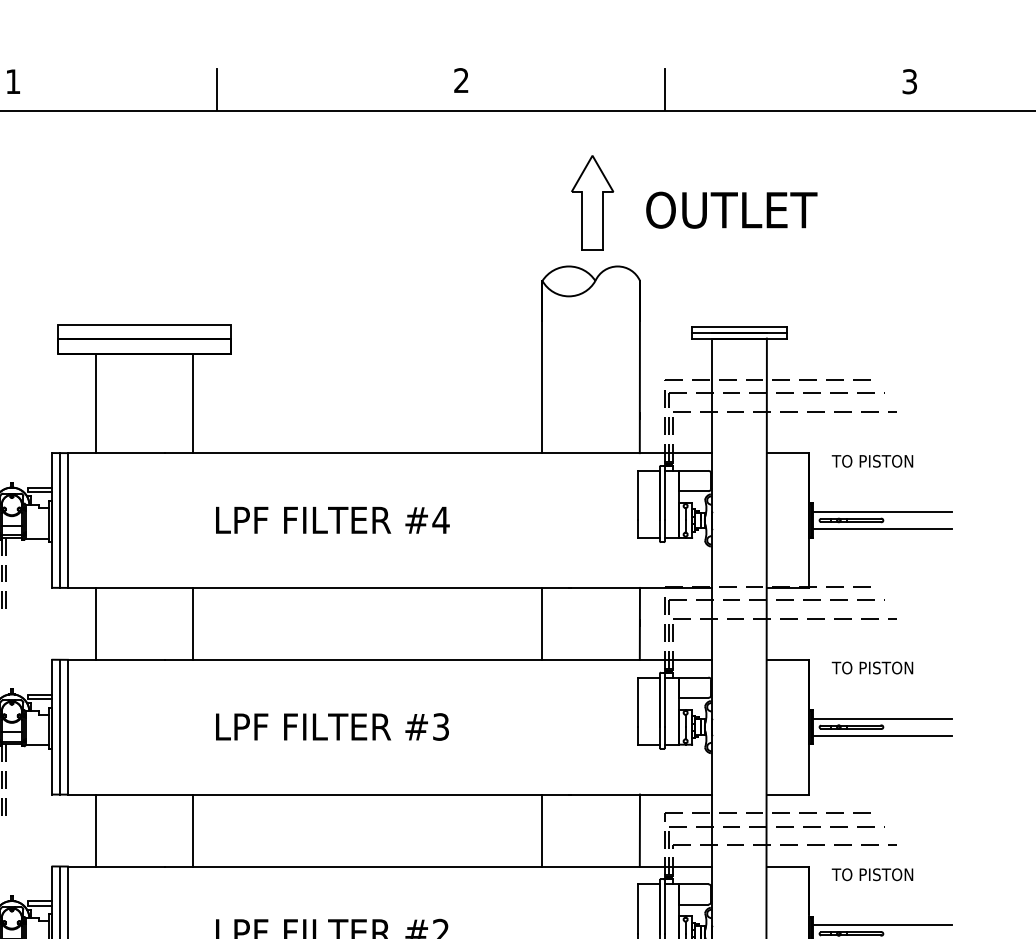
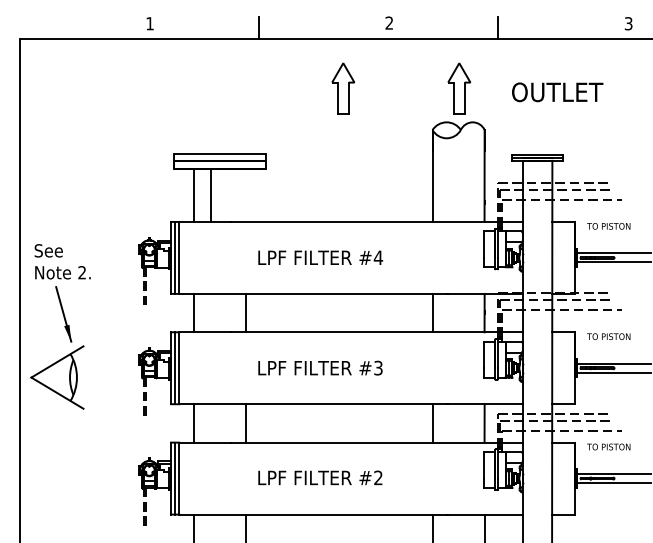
part: (375, 203) -> (343, 88), added
text: (731, 210) -> (557, 92), moved
line: (193, 403) -> (211, 195), moved

